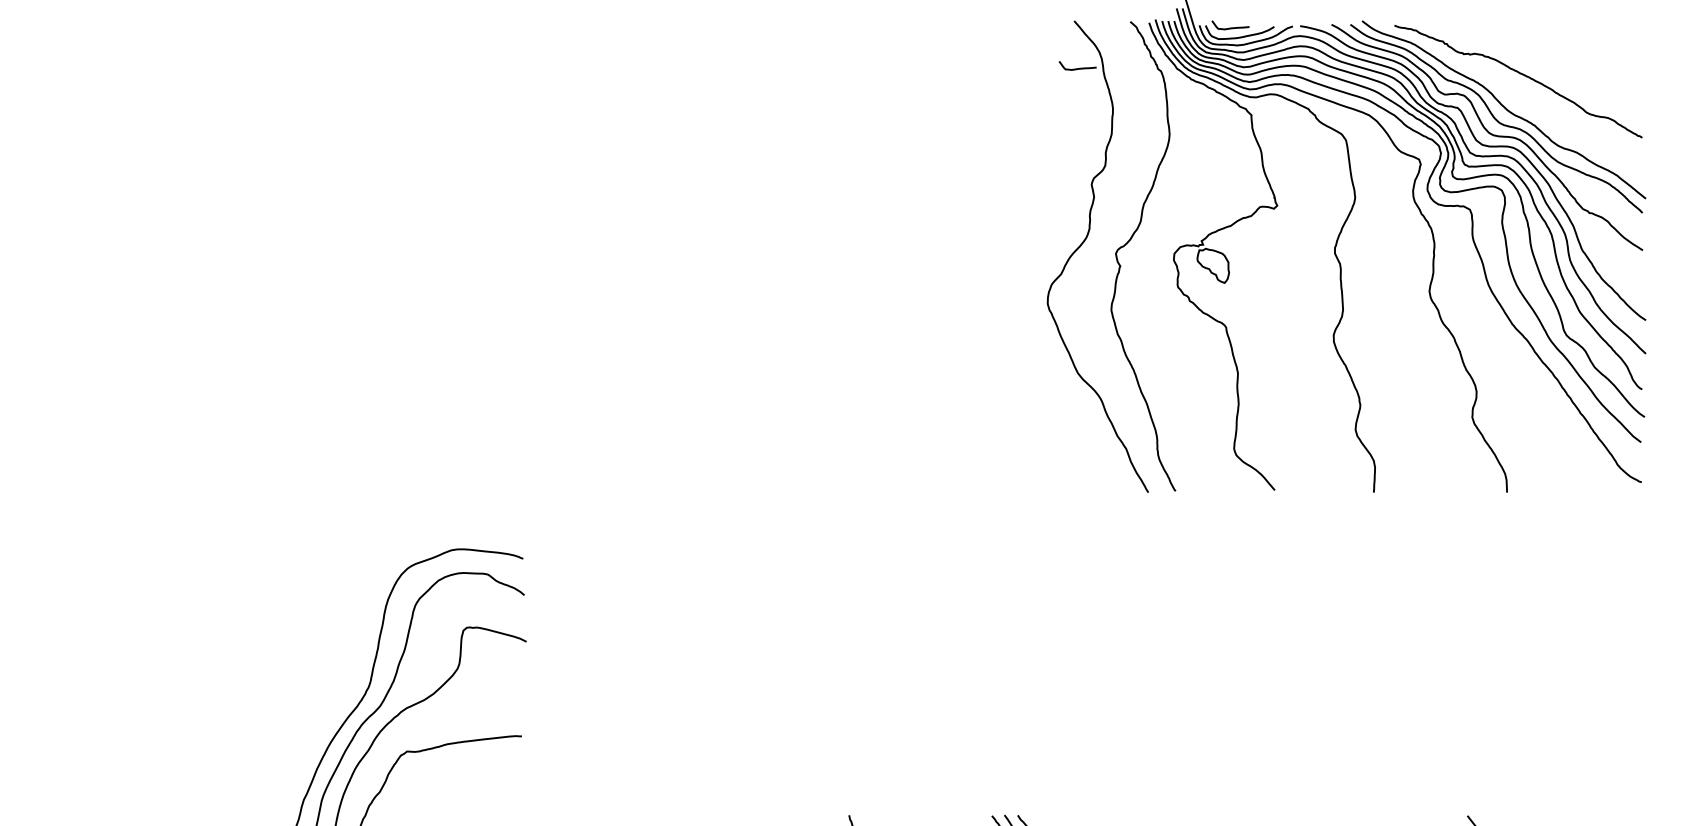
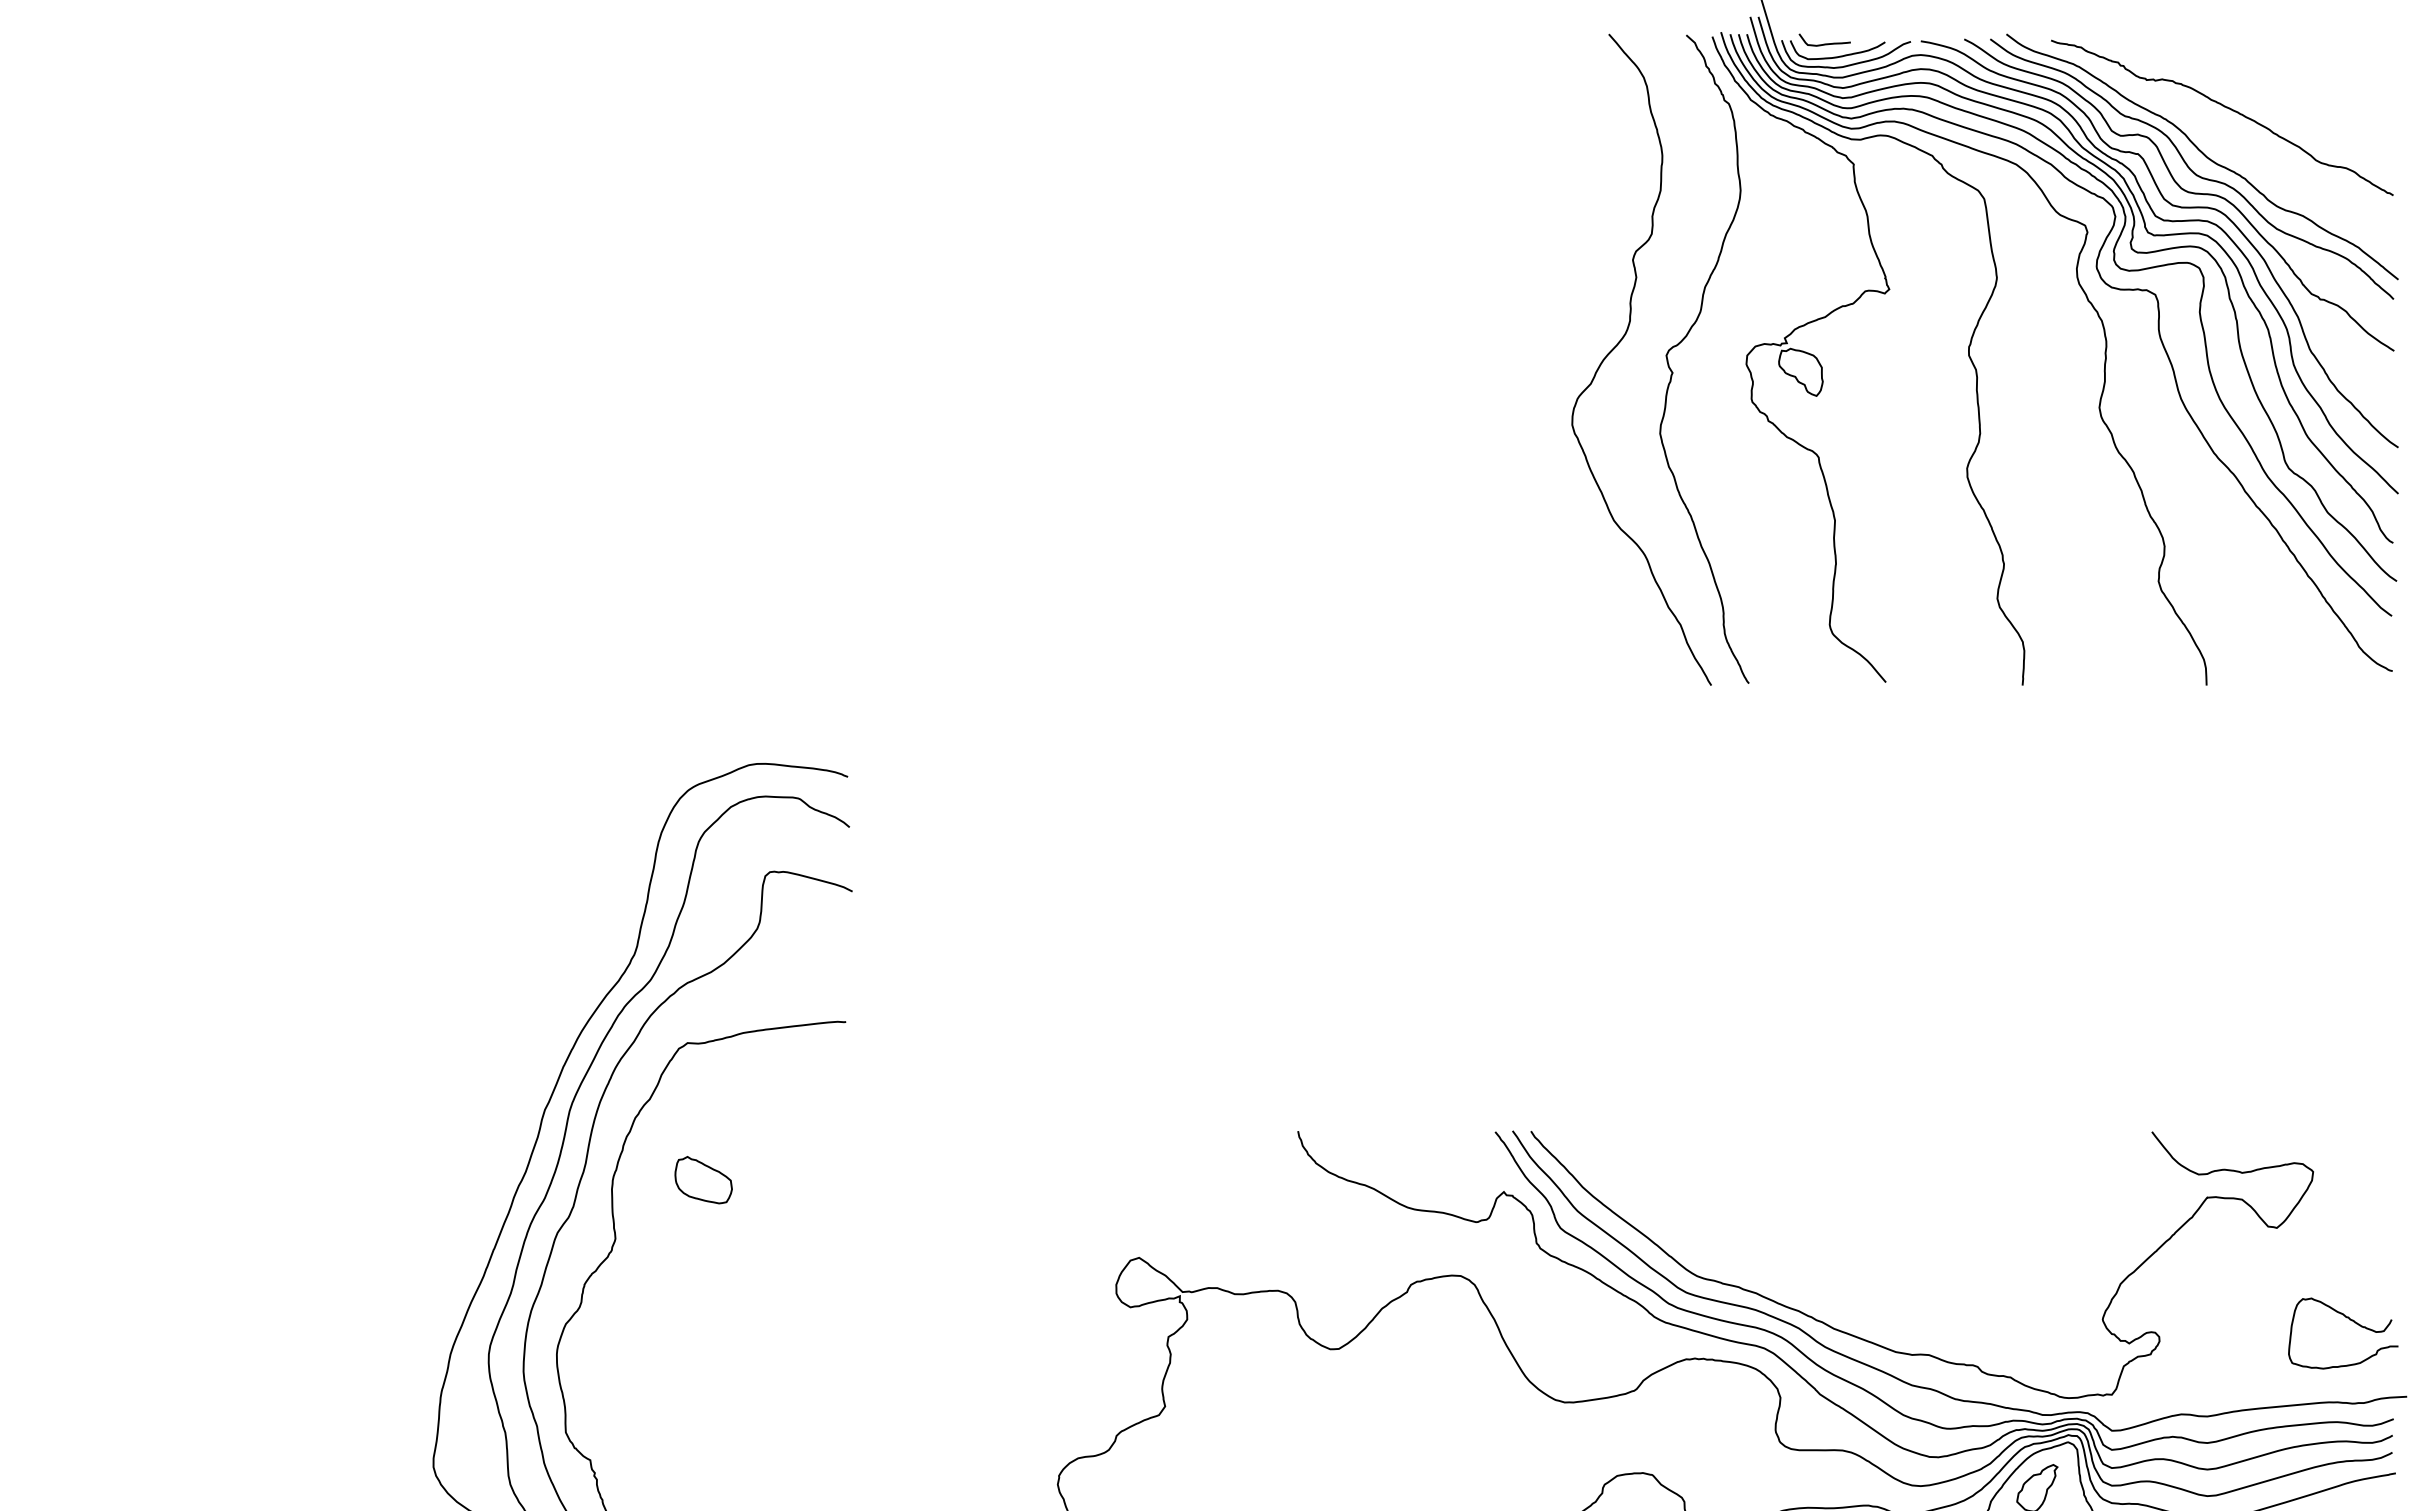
curve: (1077, 68) -> (1613, 99), removed

